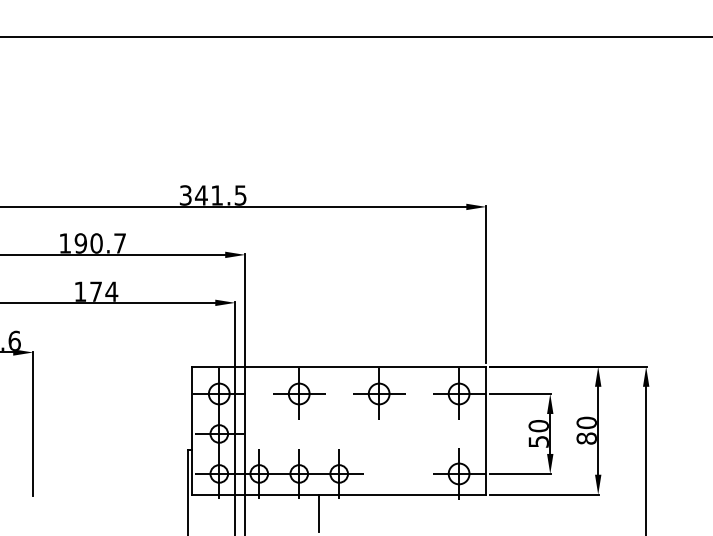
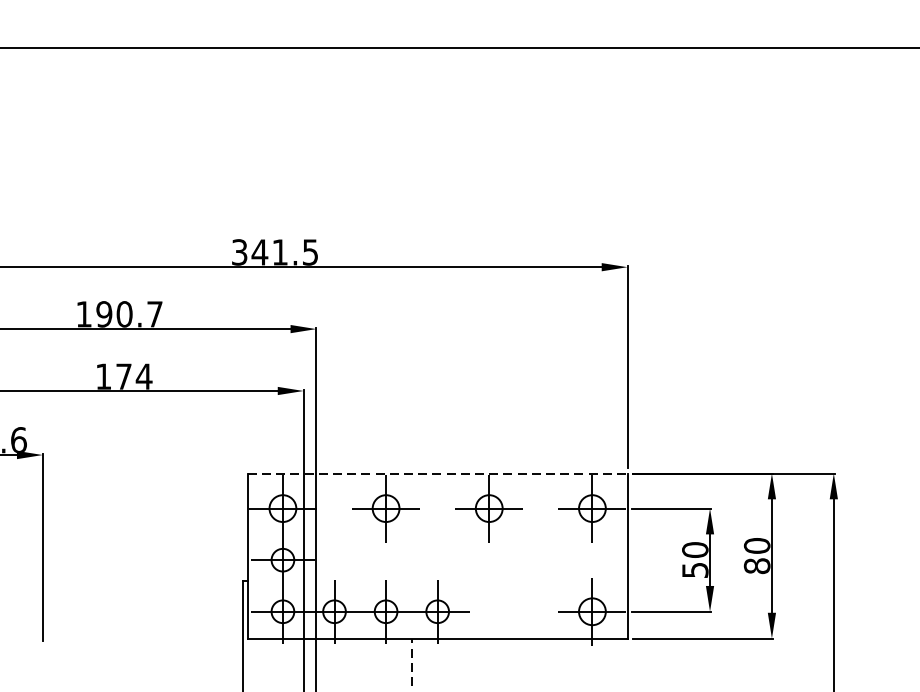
line: (339, 366) -> (438, 473), solid -> dashed
line: (319, 512) -> (412, 661), solid -> dashed

